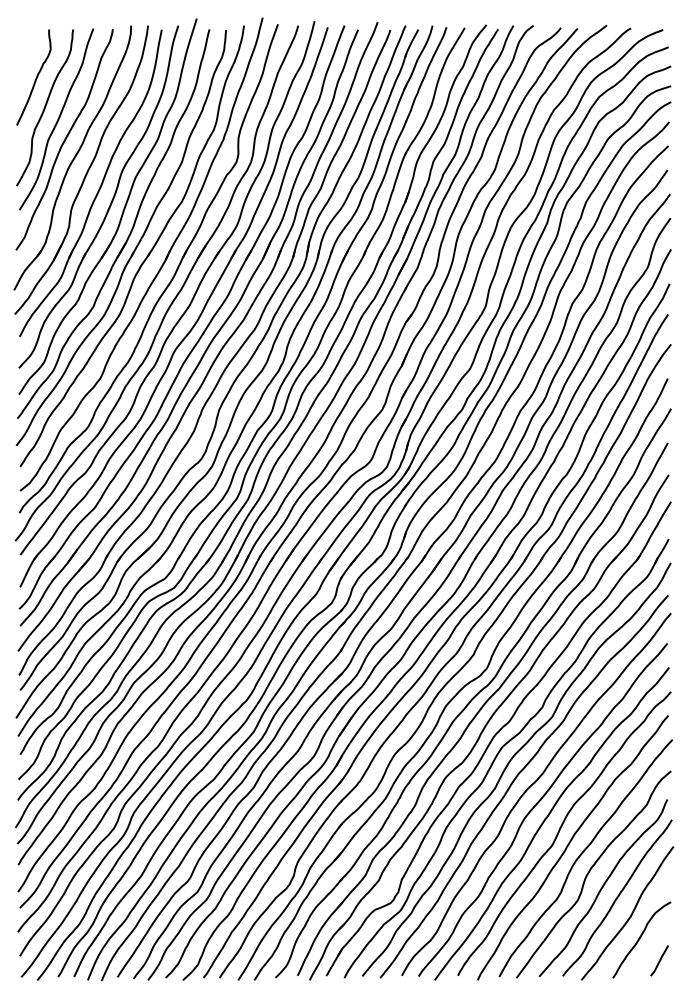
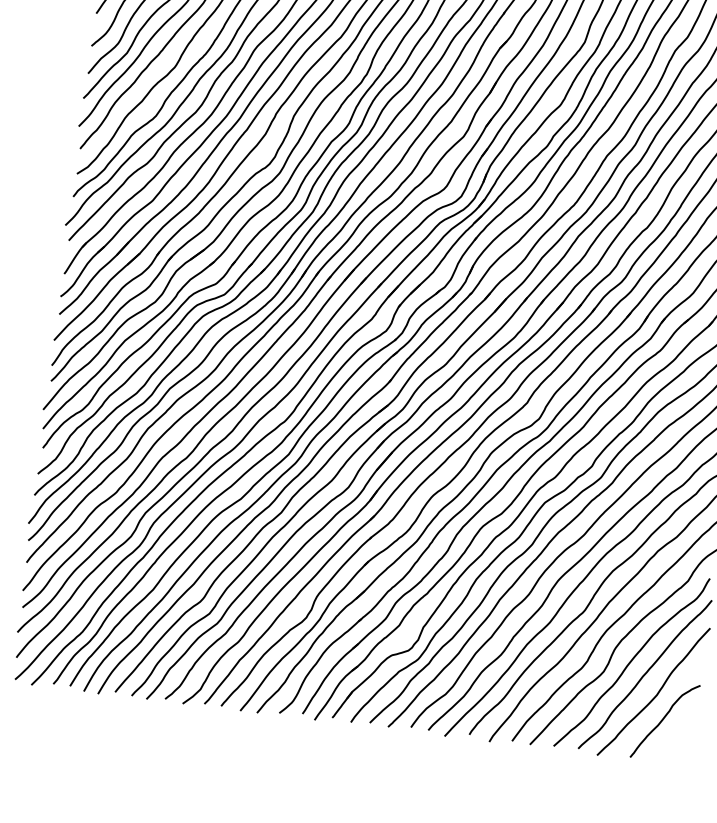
line: (659, 960) -> (680, 744), removed

